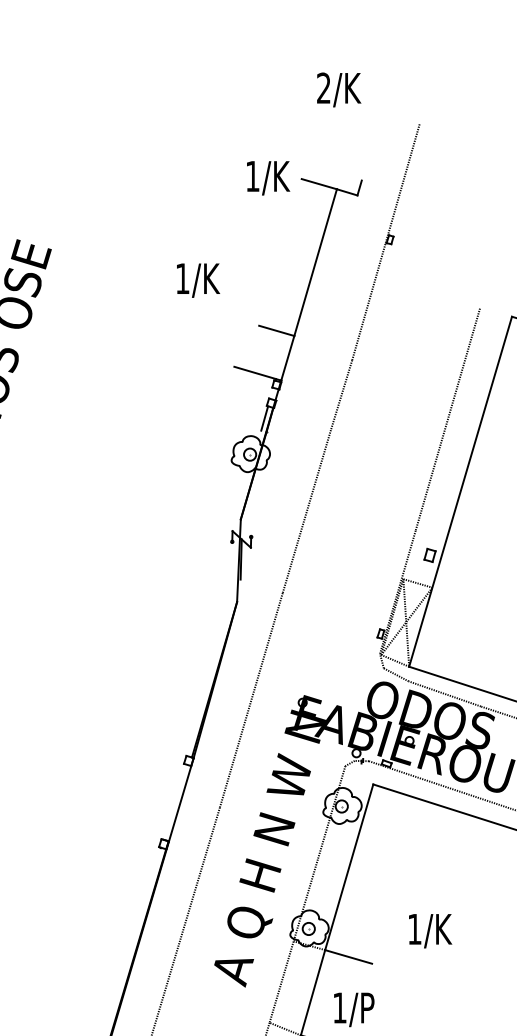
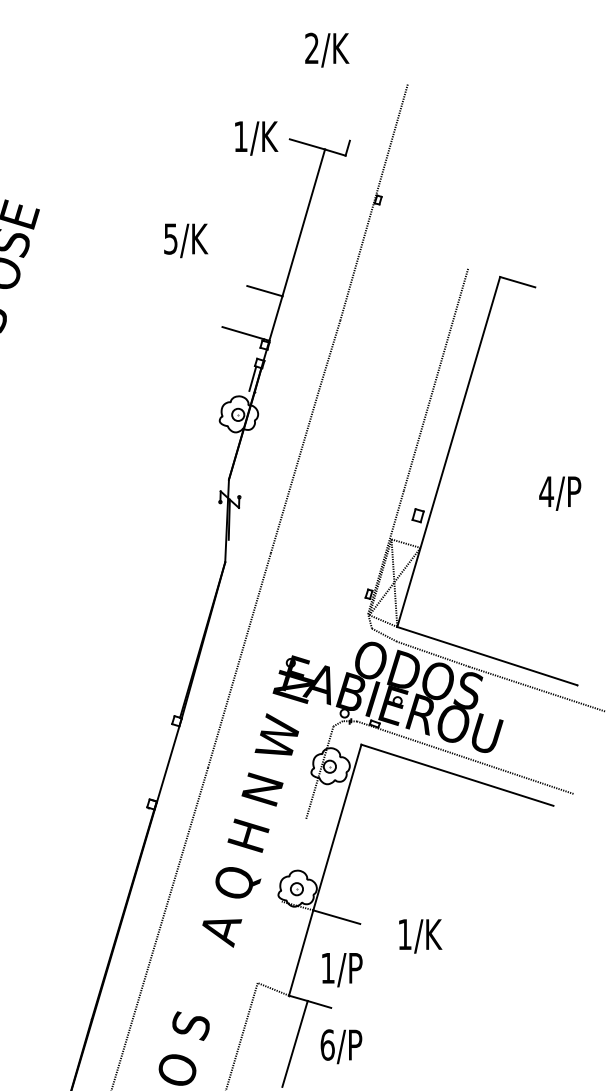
text: (182, 278) -> (170, 238), 1/K -> 5/K
text: (430, 931) -> (420, 936), moved
line: (293, 941) -> (281, 901), removed

